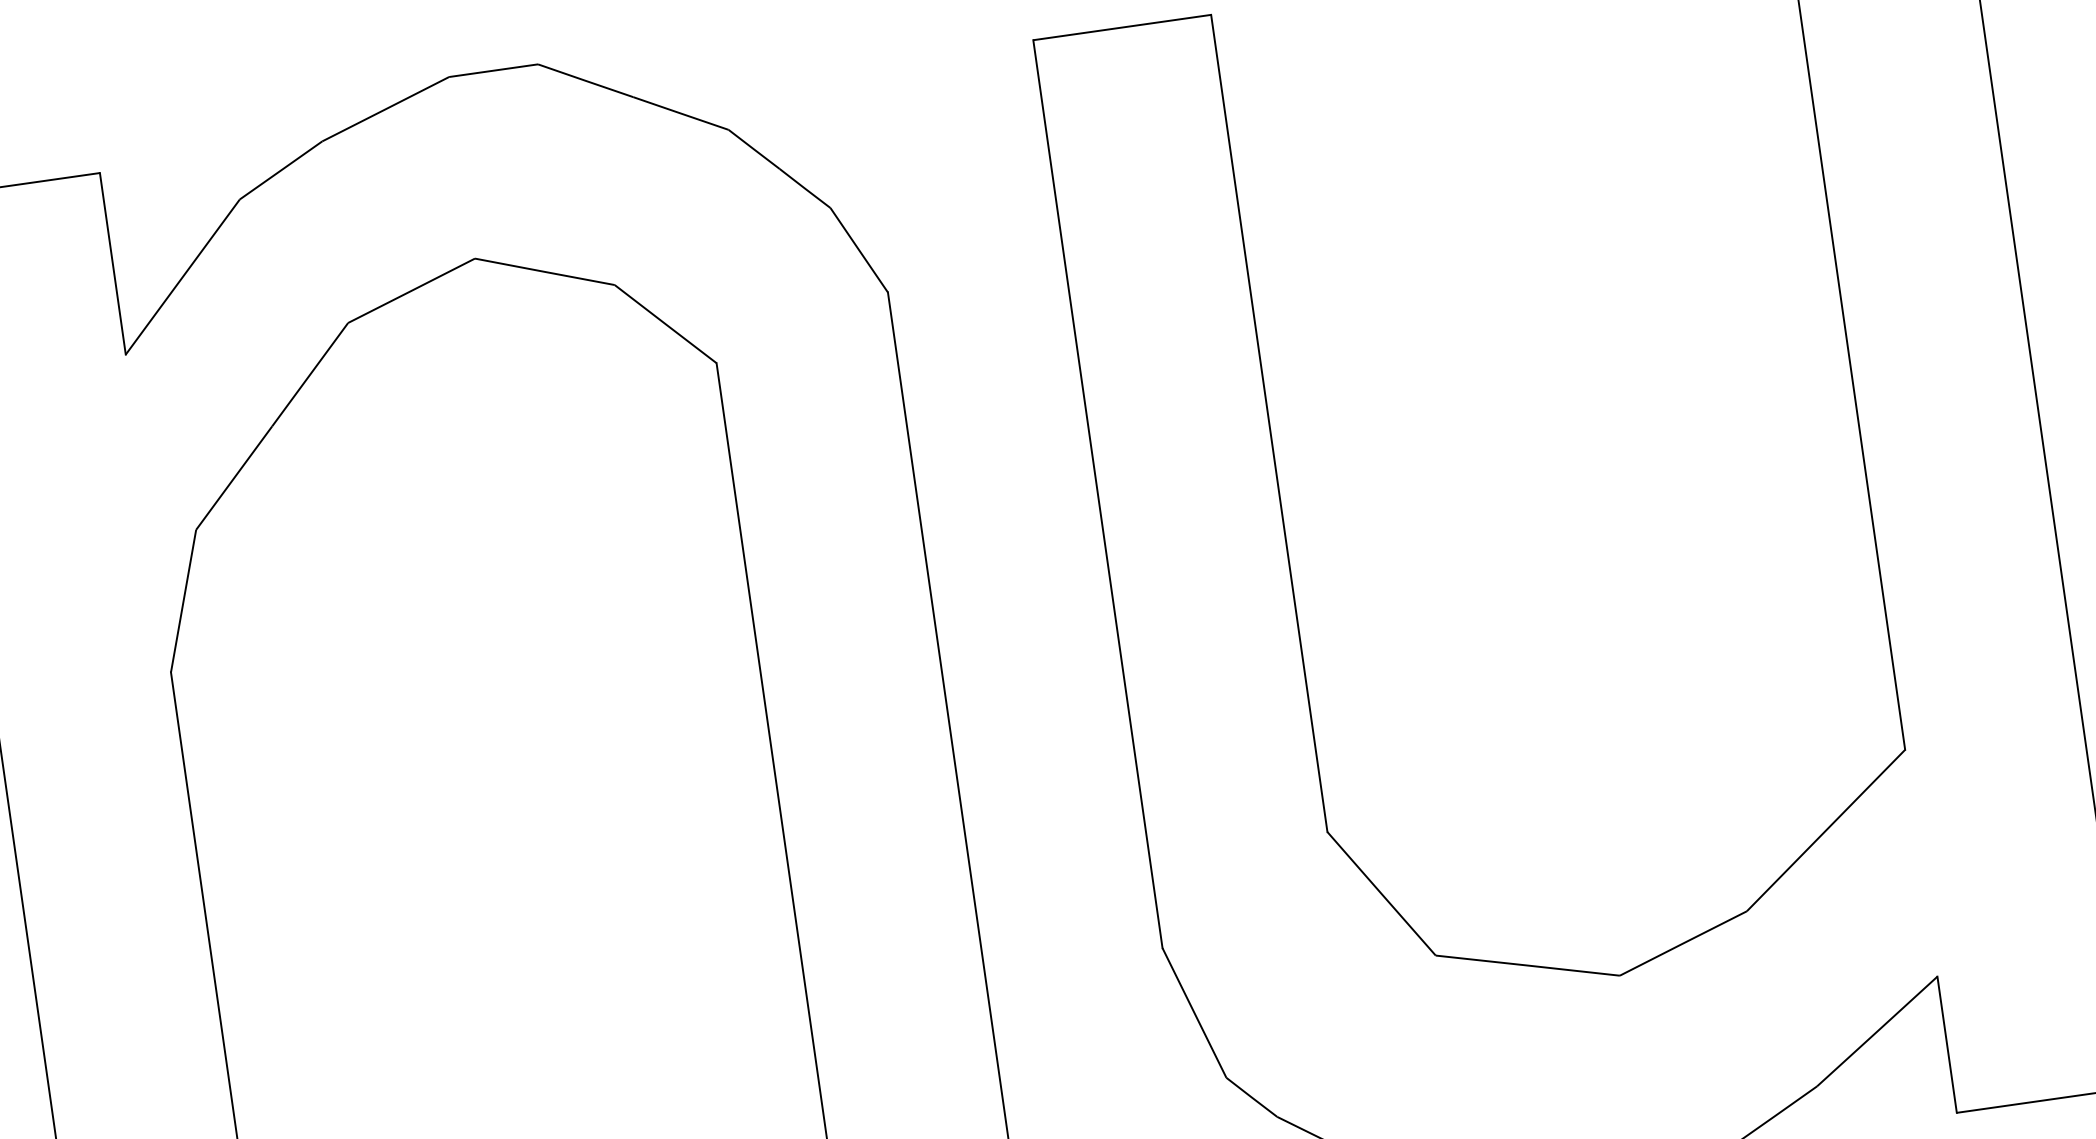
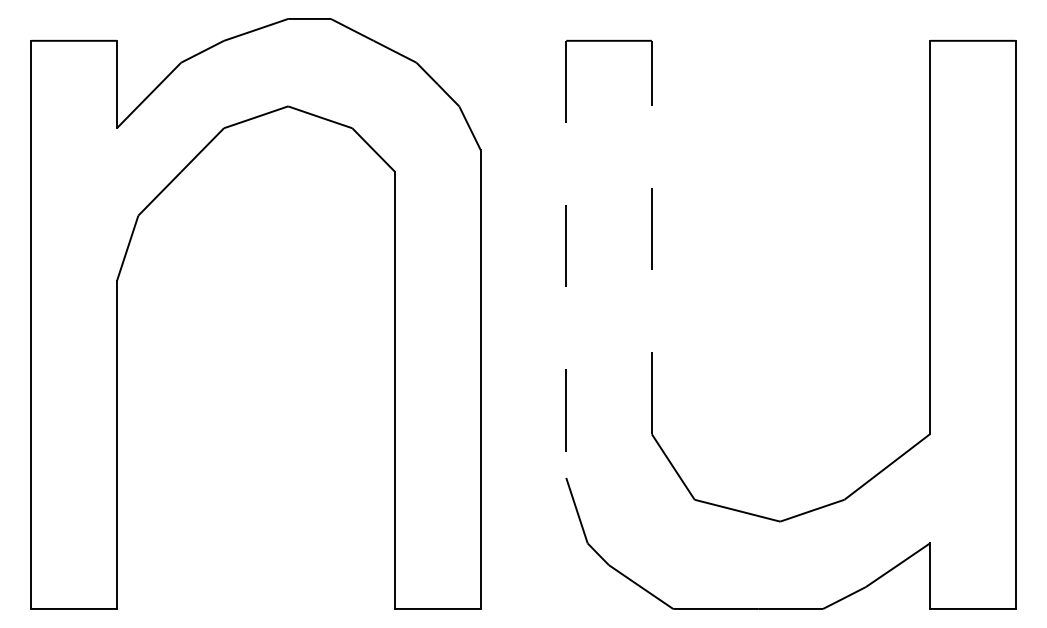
line: (1268, 423) -> (651, 237), solid -> dashed
line: (1098, 494) -> (566, 259), solid -> dashed

